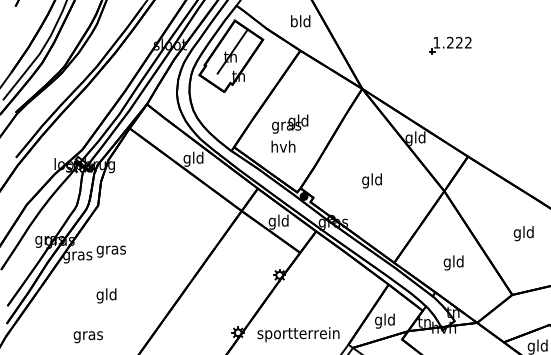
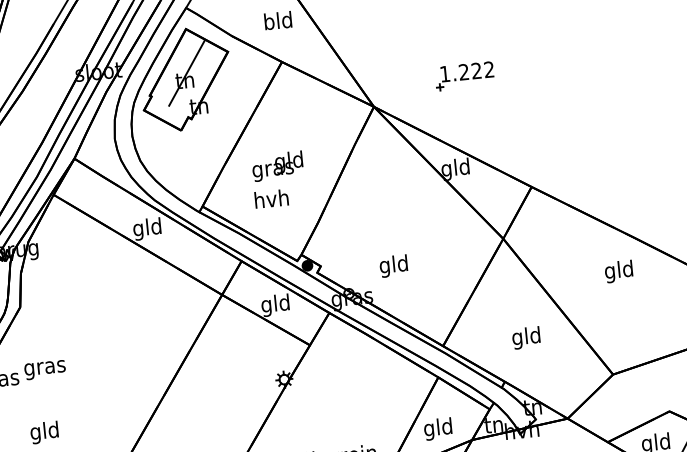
part: (450, 45) -> (464, 76), moved
text: (371, 180) -> (392, 265), moved
text: (523, 233) -> (618, 271), moved

